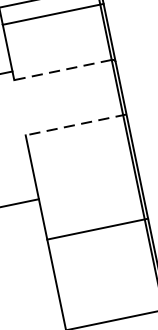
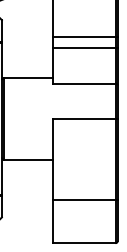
line: (63, 70) -> (84, 83), dashed -> solid
line: (75, 124) -> (85, 118), dashed -> solid
line: (97, 229) -> (85, 200), moved

